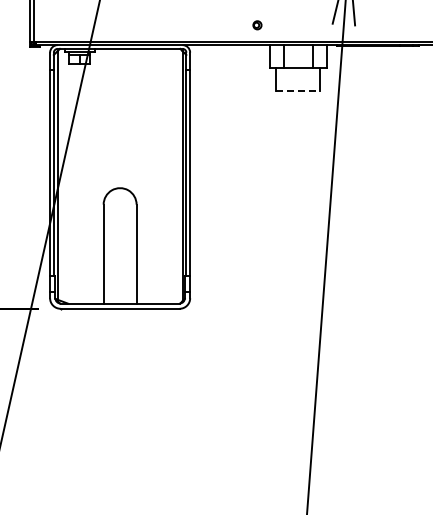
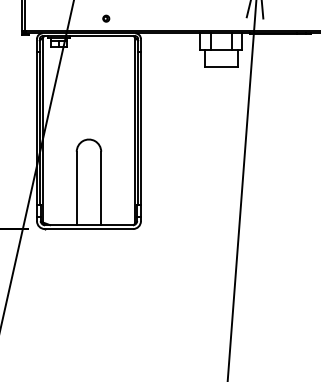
part: (257, 25) -> (106, 18), moved
line: (298, 90) -> (221, 67), dashed -> solid

